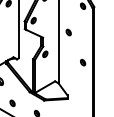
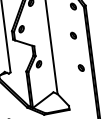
part: (68, 32) -> (73, 35), moved

